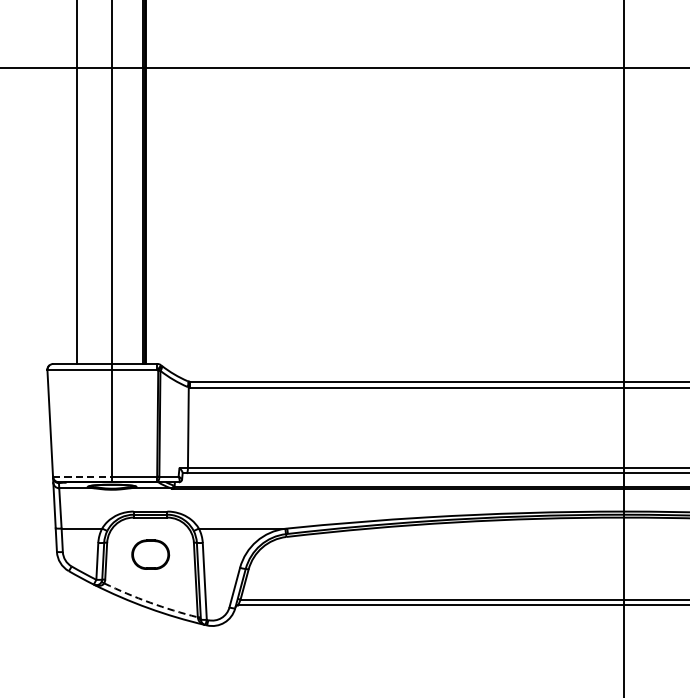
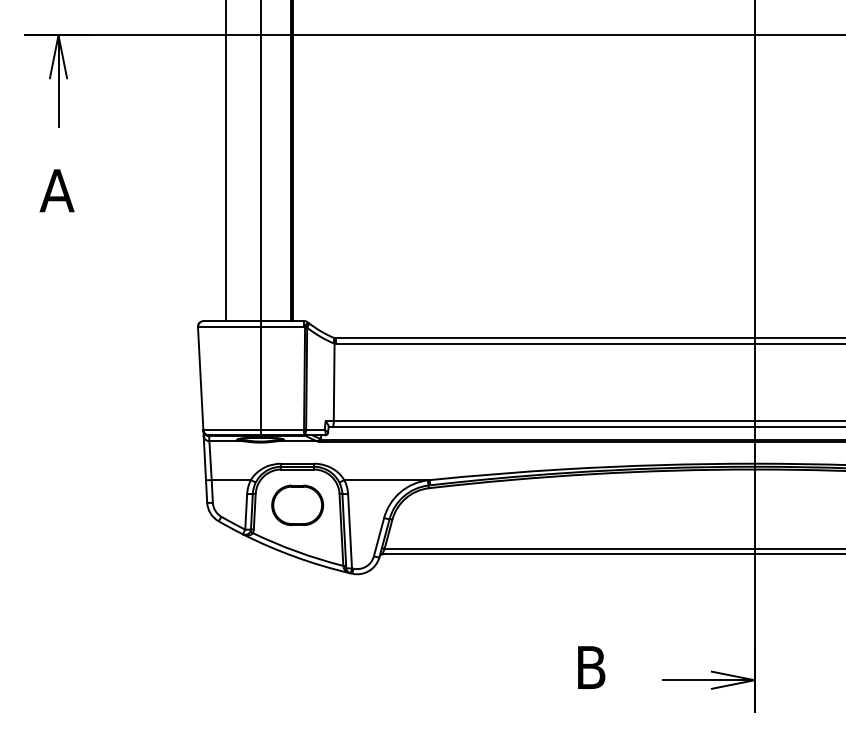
line: (82, 476) -> (231, 429), dashed -> solid
part: (150, 554) -> (297, 505), size x1.43
arc: (150, 602) -> (297, 551), dashed -> solid

